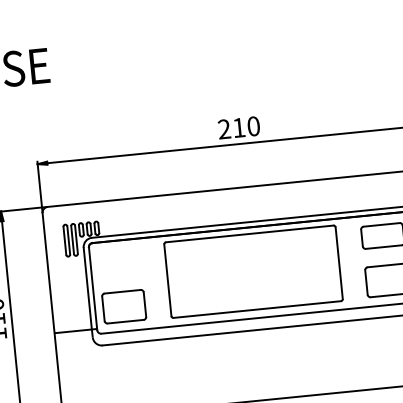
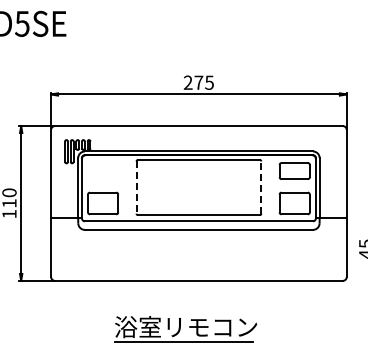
text: (245, 126) -> (203, 82), 210 -> 275
line: (339, 263) -> (261, 187), solid -> dashed
line: (167, 281) -> (136, 188), solid -> dashed

